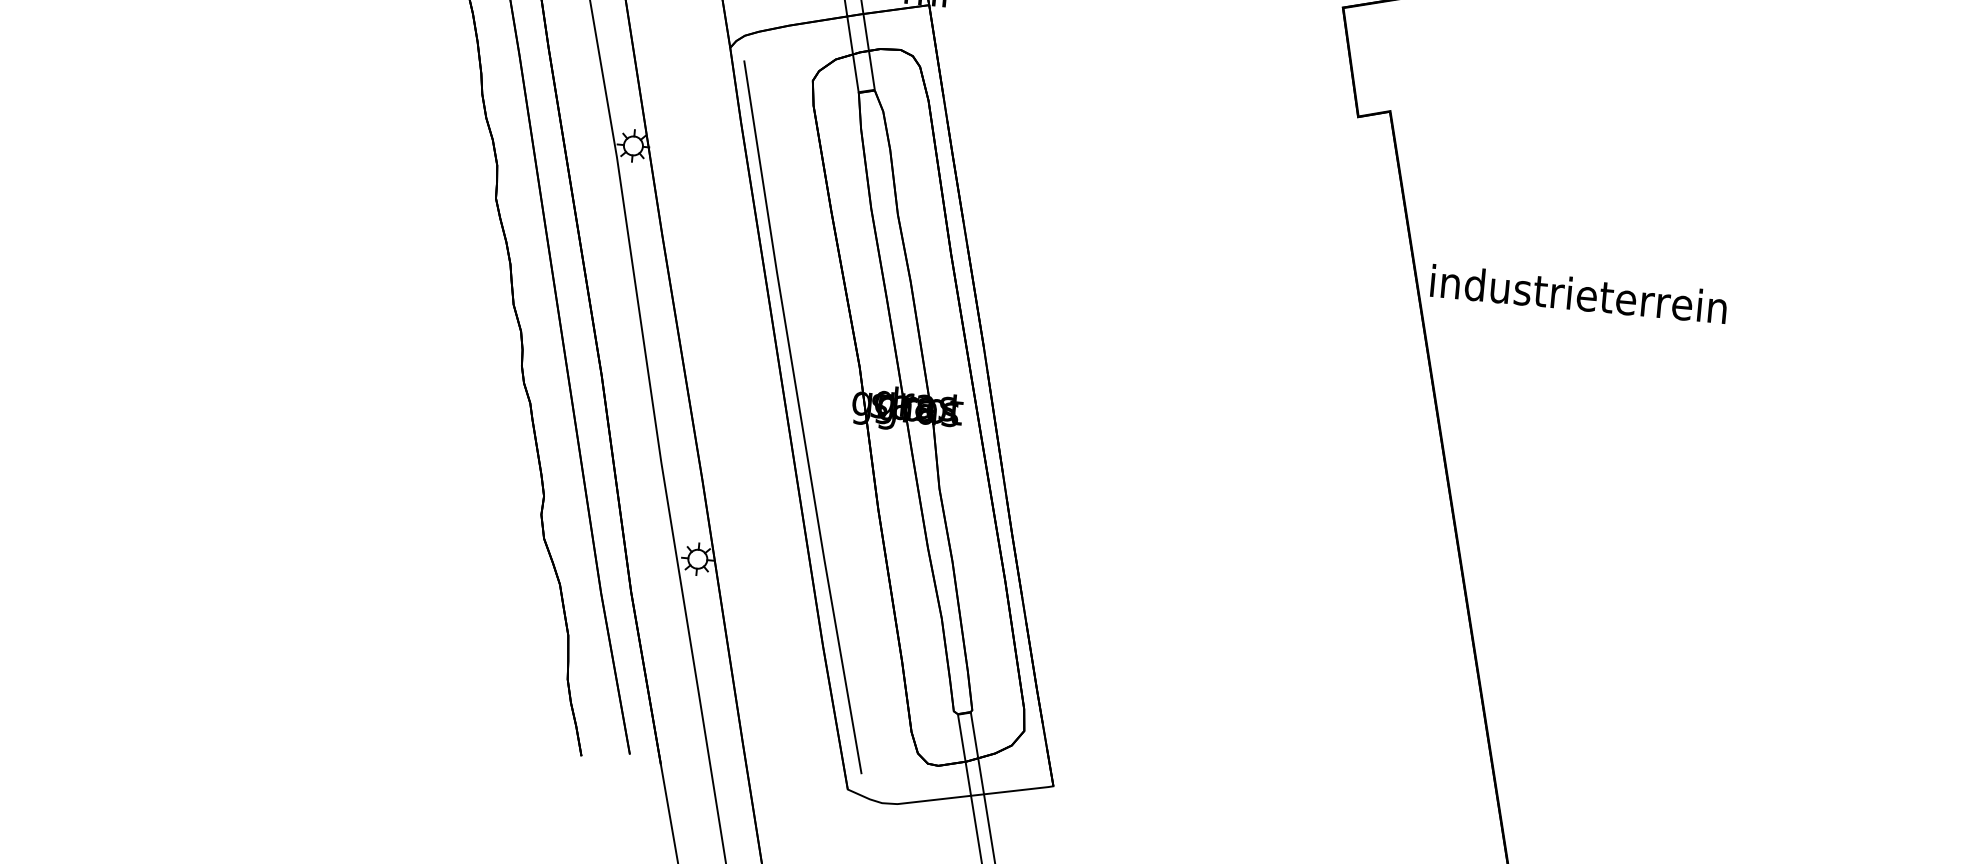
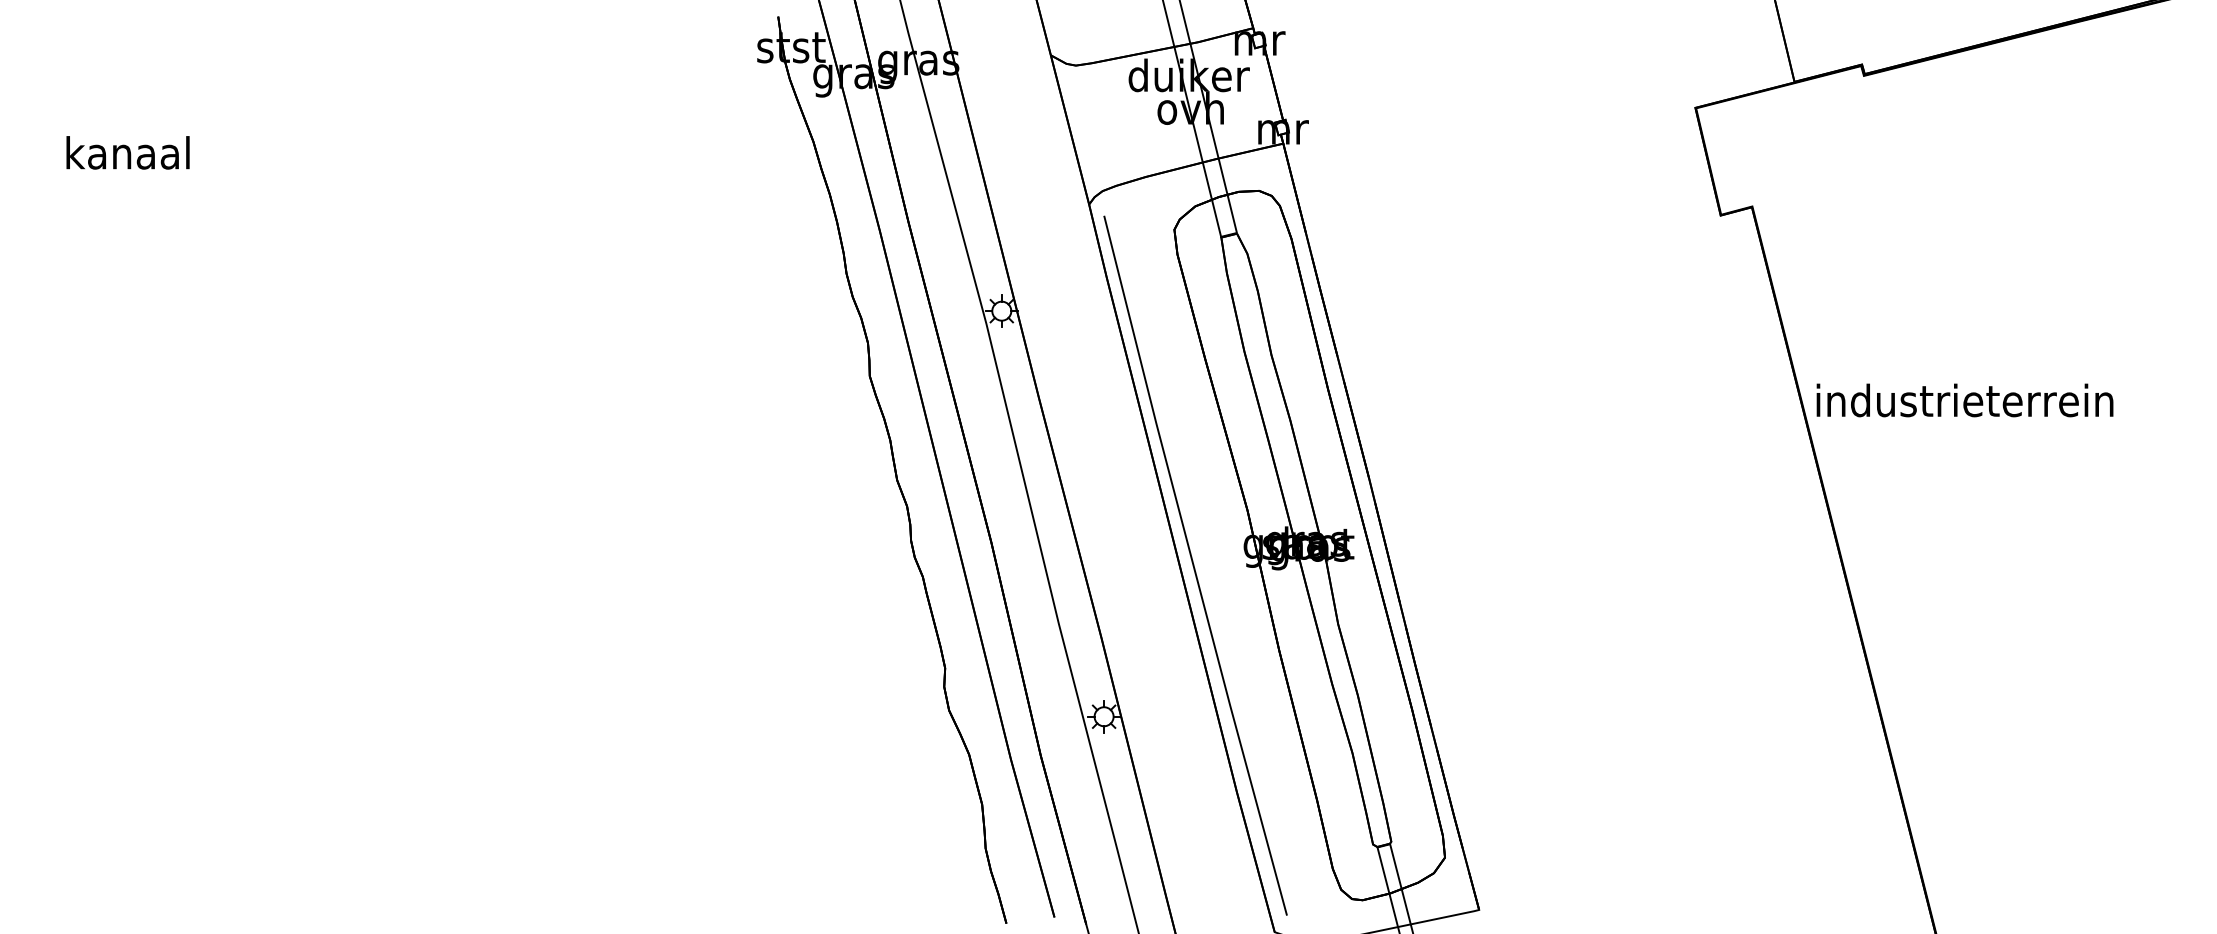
text: (1578, 294) -> (1964, 400), moved

